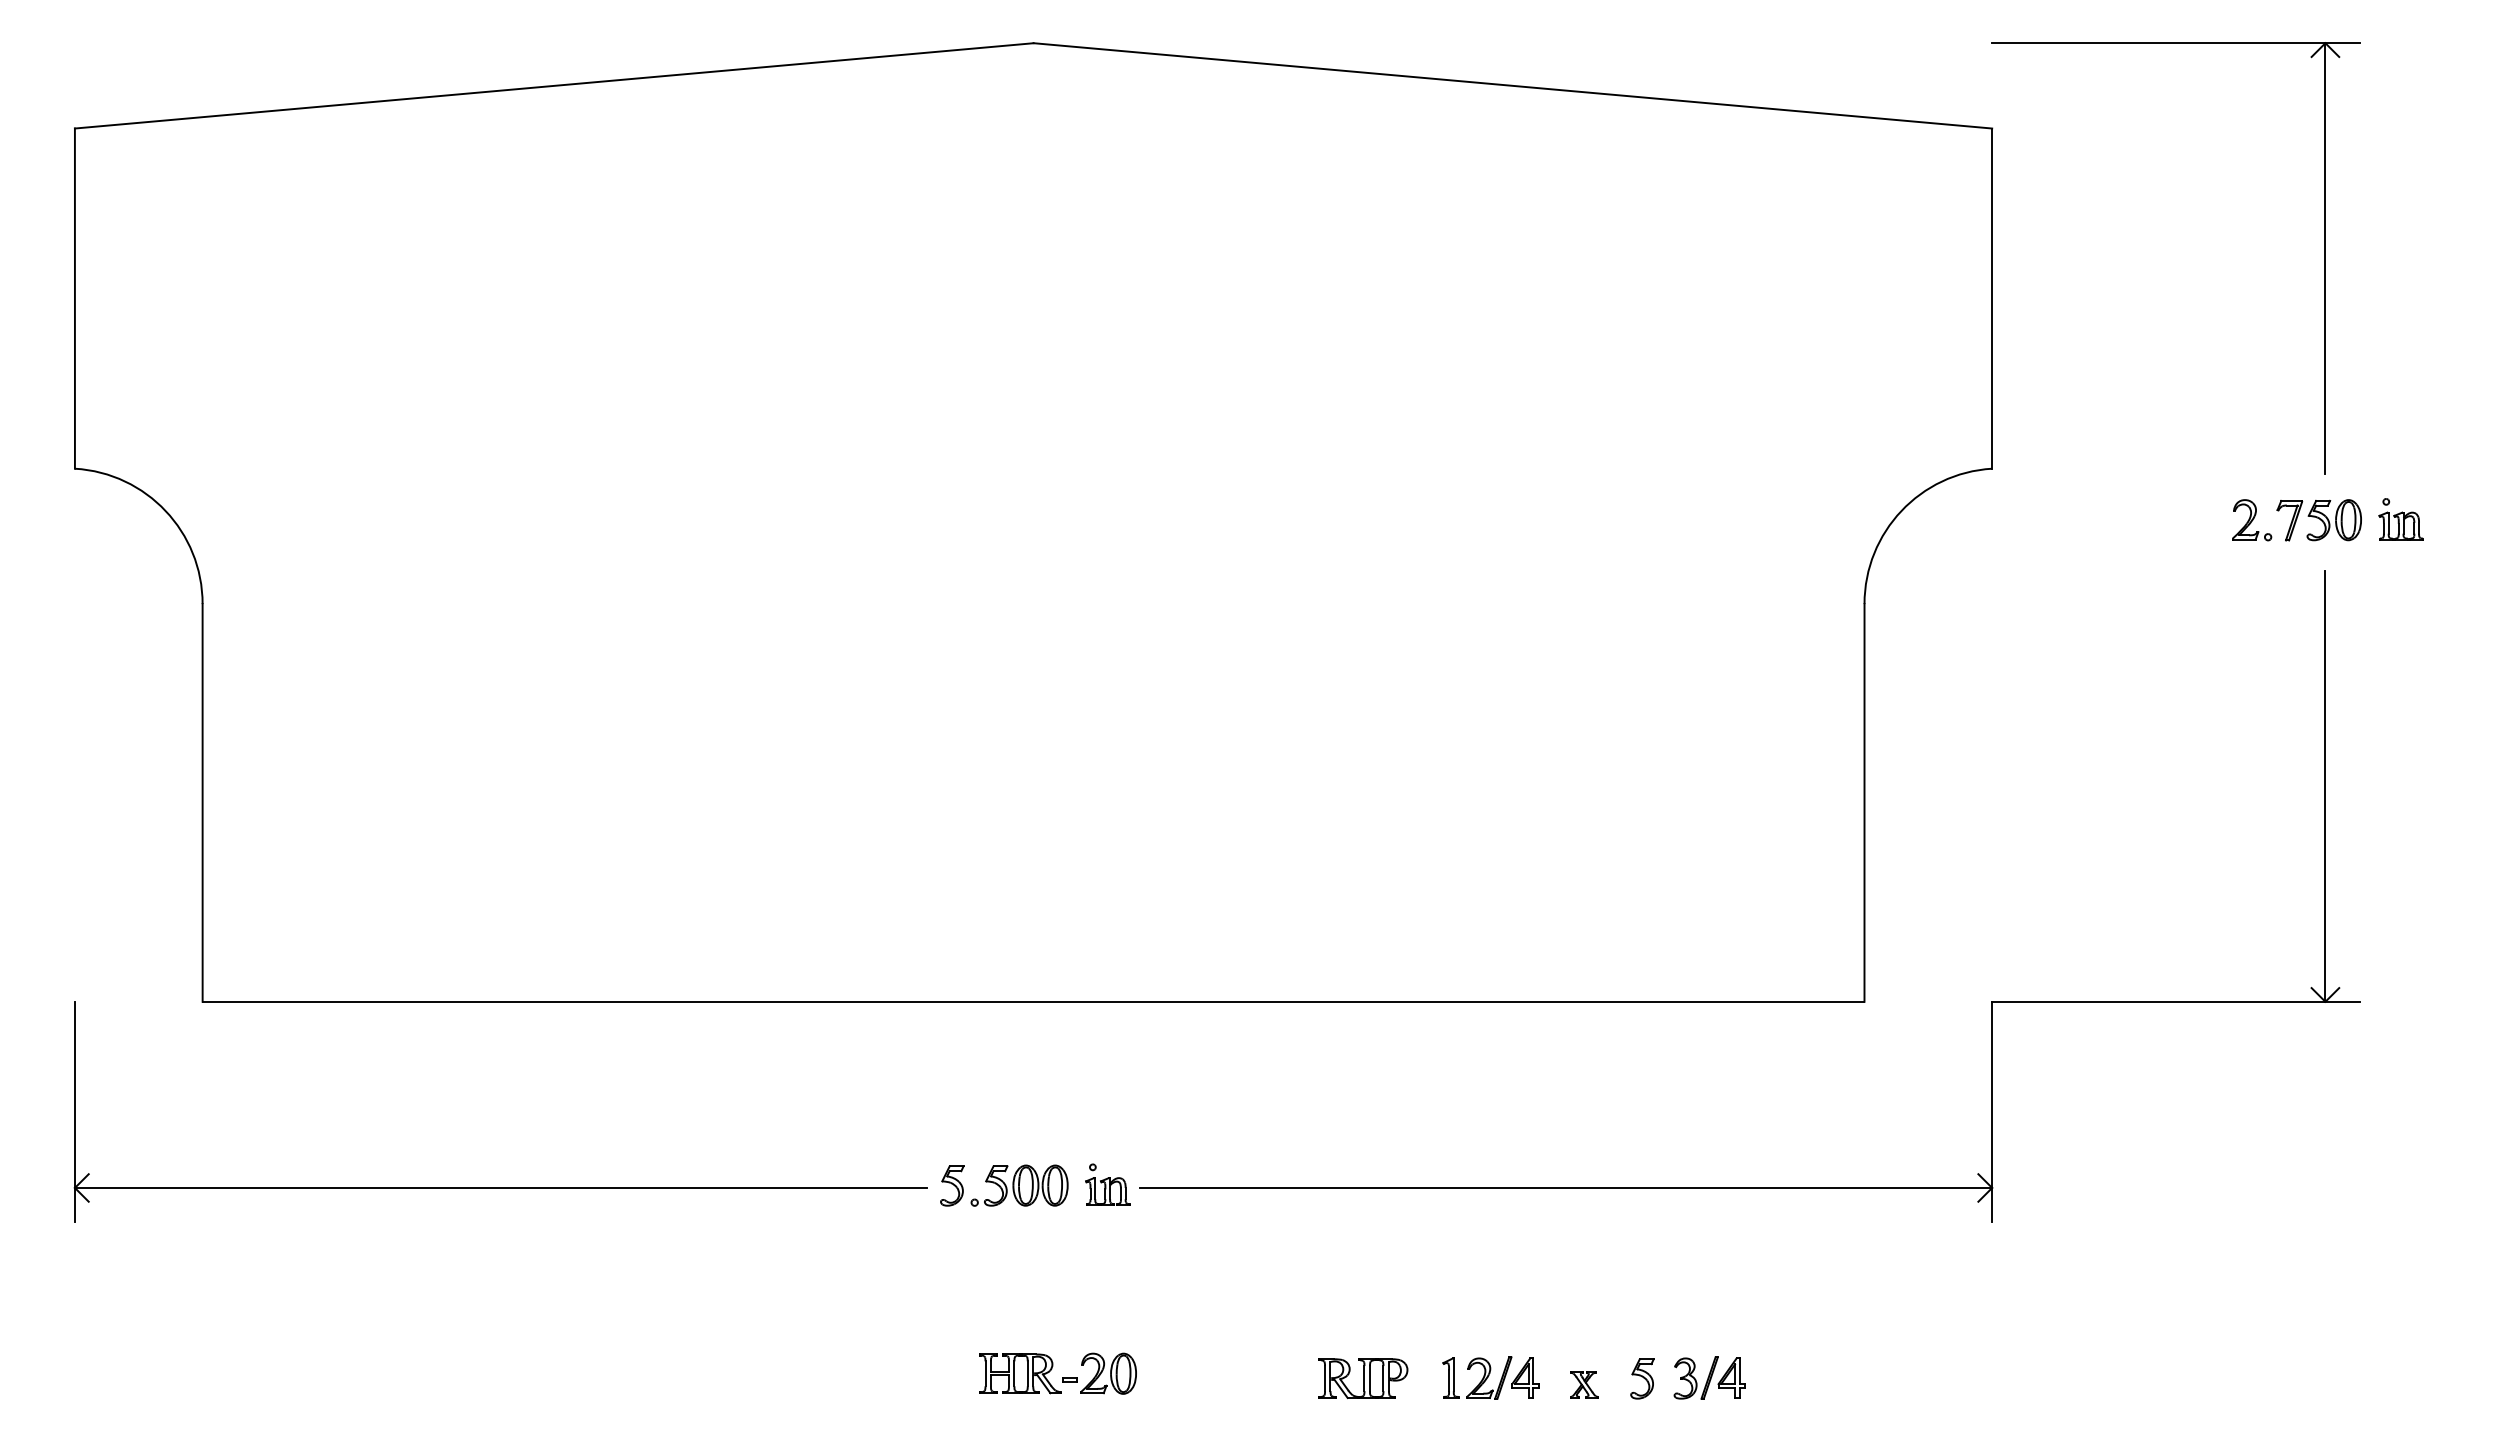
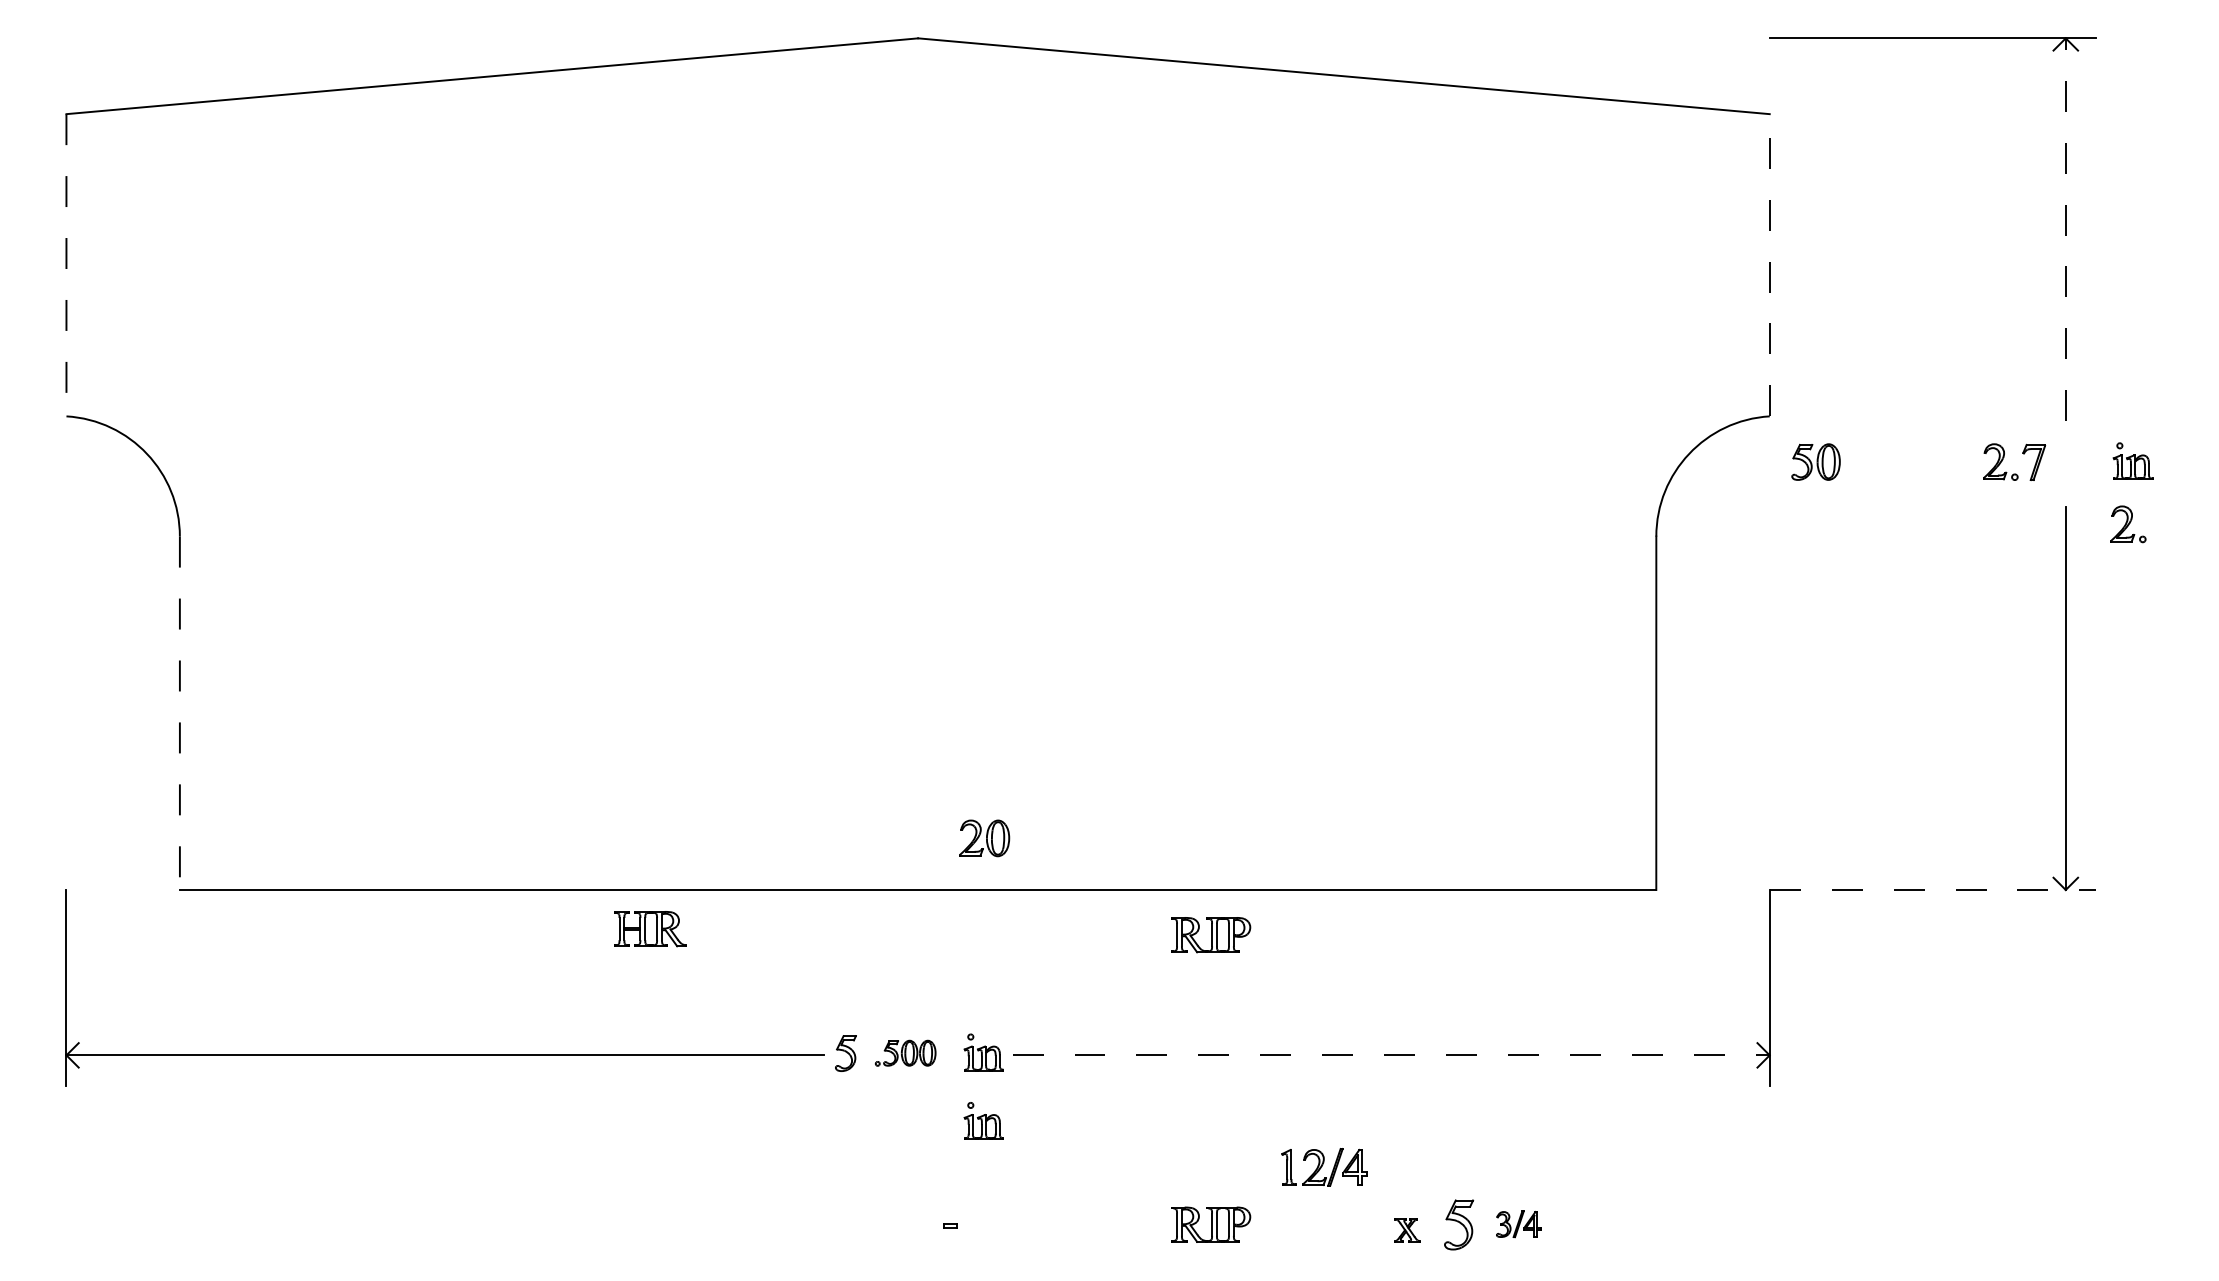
line: (2325, 258) -> (2065, 229), solid -> dashed
line: (1992, 298) -> (1770, 265), solid -> dashed
line: (74, 299) -> (66, 266), solid -> dashed
part: (2333, 520) -> (1815, 462), moved
part: (2396, 590) -> (2128, 524), added
line: (202, 802) -> (179, 712), solid -> dashed
line: (2176, 1001) -> (1933, 889), solid -> dashed
part: (1363, 1052) -> (1211, 935), added
part: (1019, 1185) -> (905, 1053), size x0.7
line: (1566, 1187) -> (1391, 1054), solid -> dashed
part: (1107, 1261) -> (983, 1120), added
part: (1020, 1373) -> (650, 928), moved
part: (1108, 1373) -> (984, 838), moved
part: (1490, 1377) -> (1324, 1166), moved
part: (1709, 1377) -> (1518, 1223), size x0.7
part: (1642, 1378) -> (1459, 1224), size x1.4

